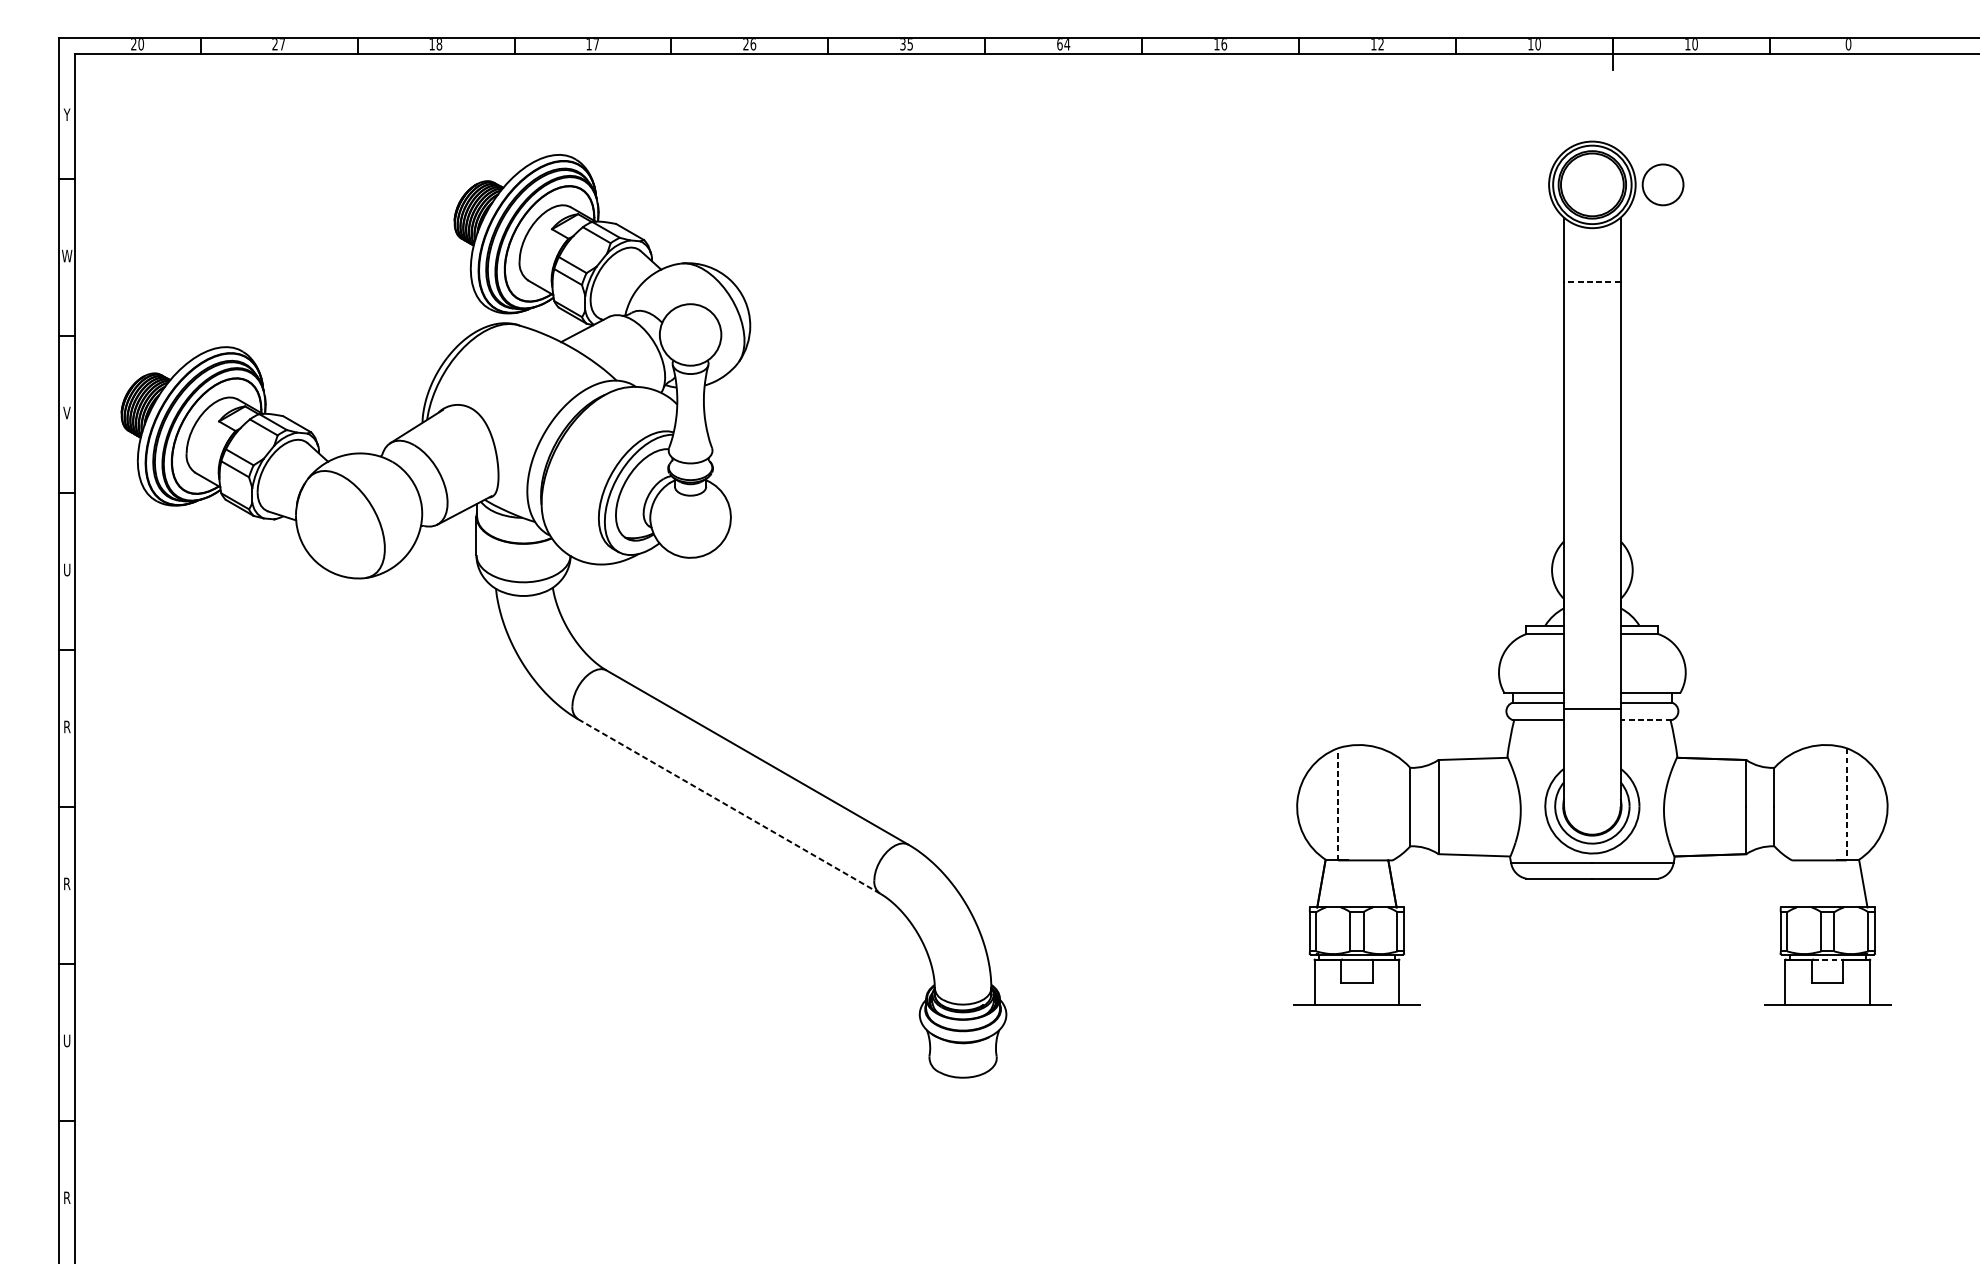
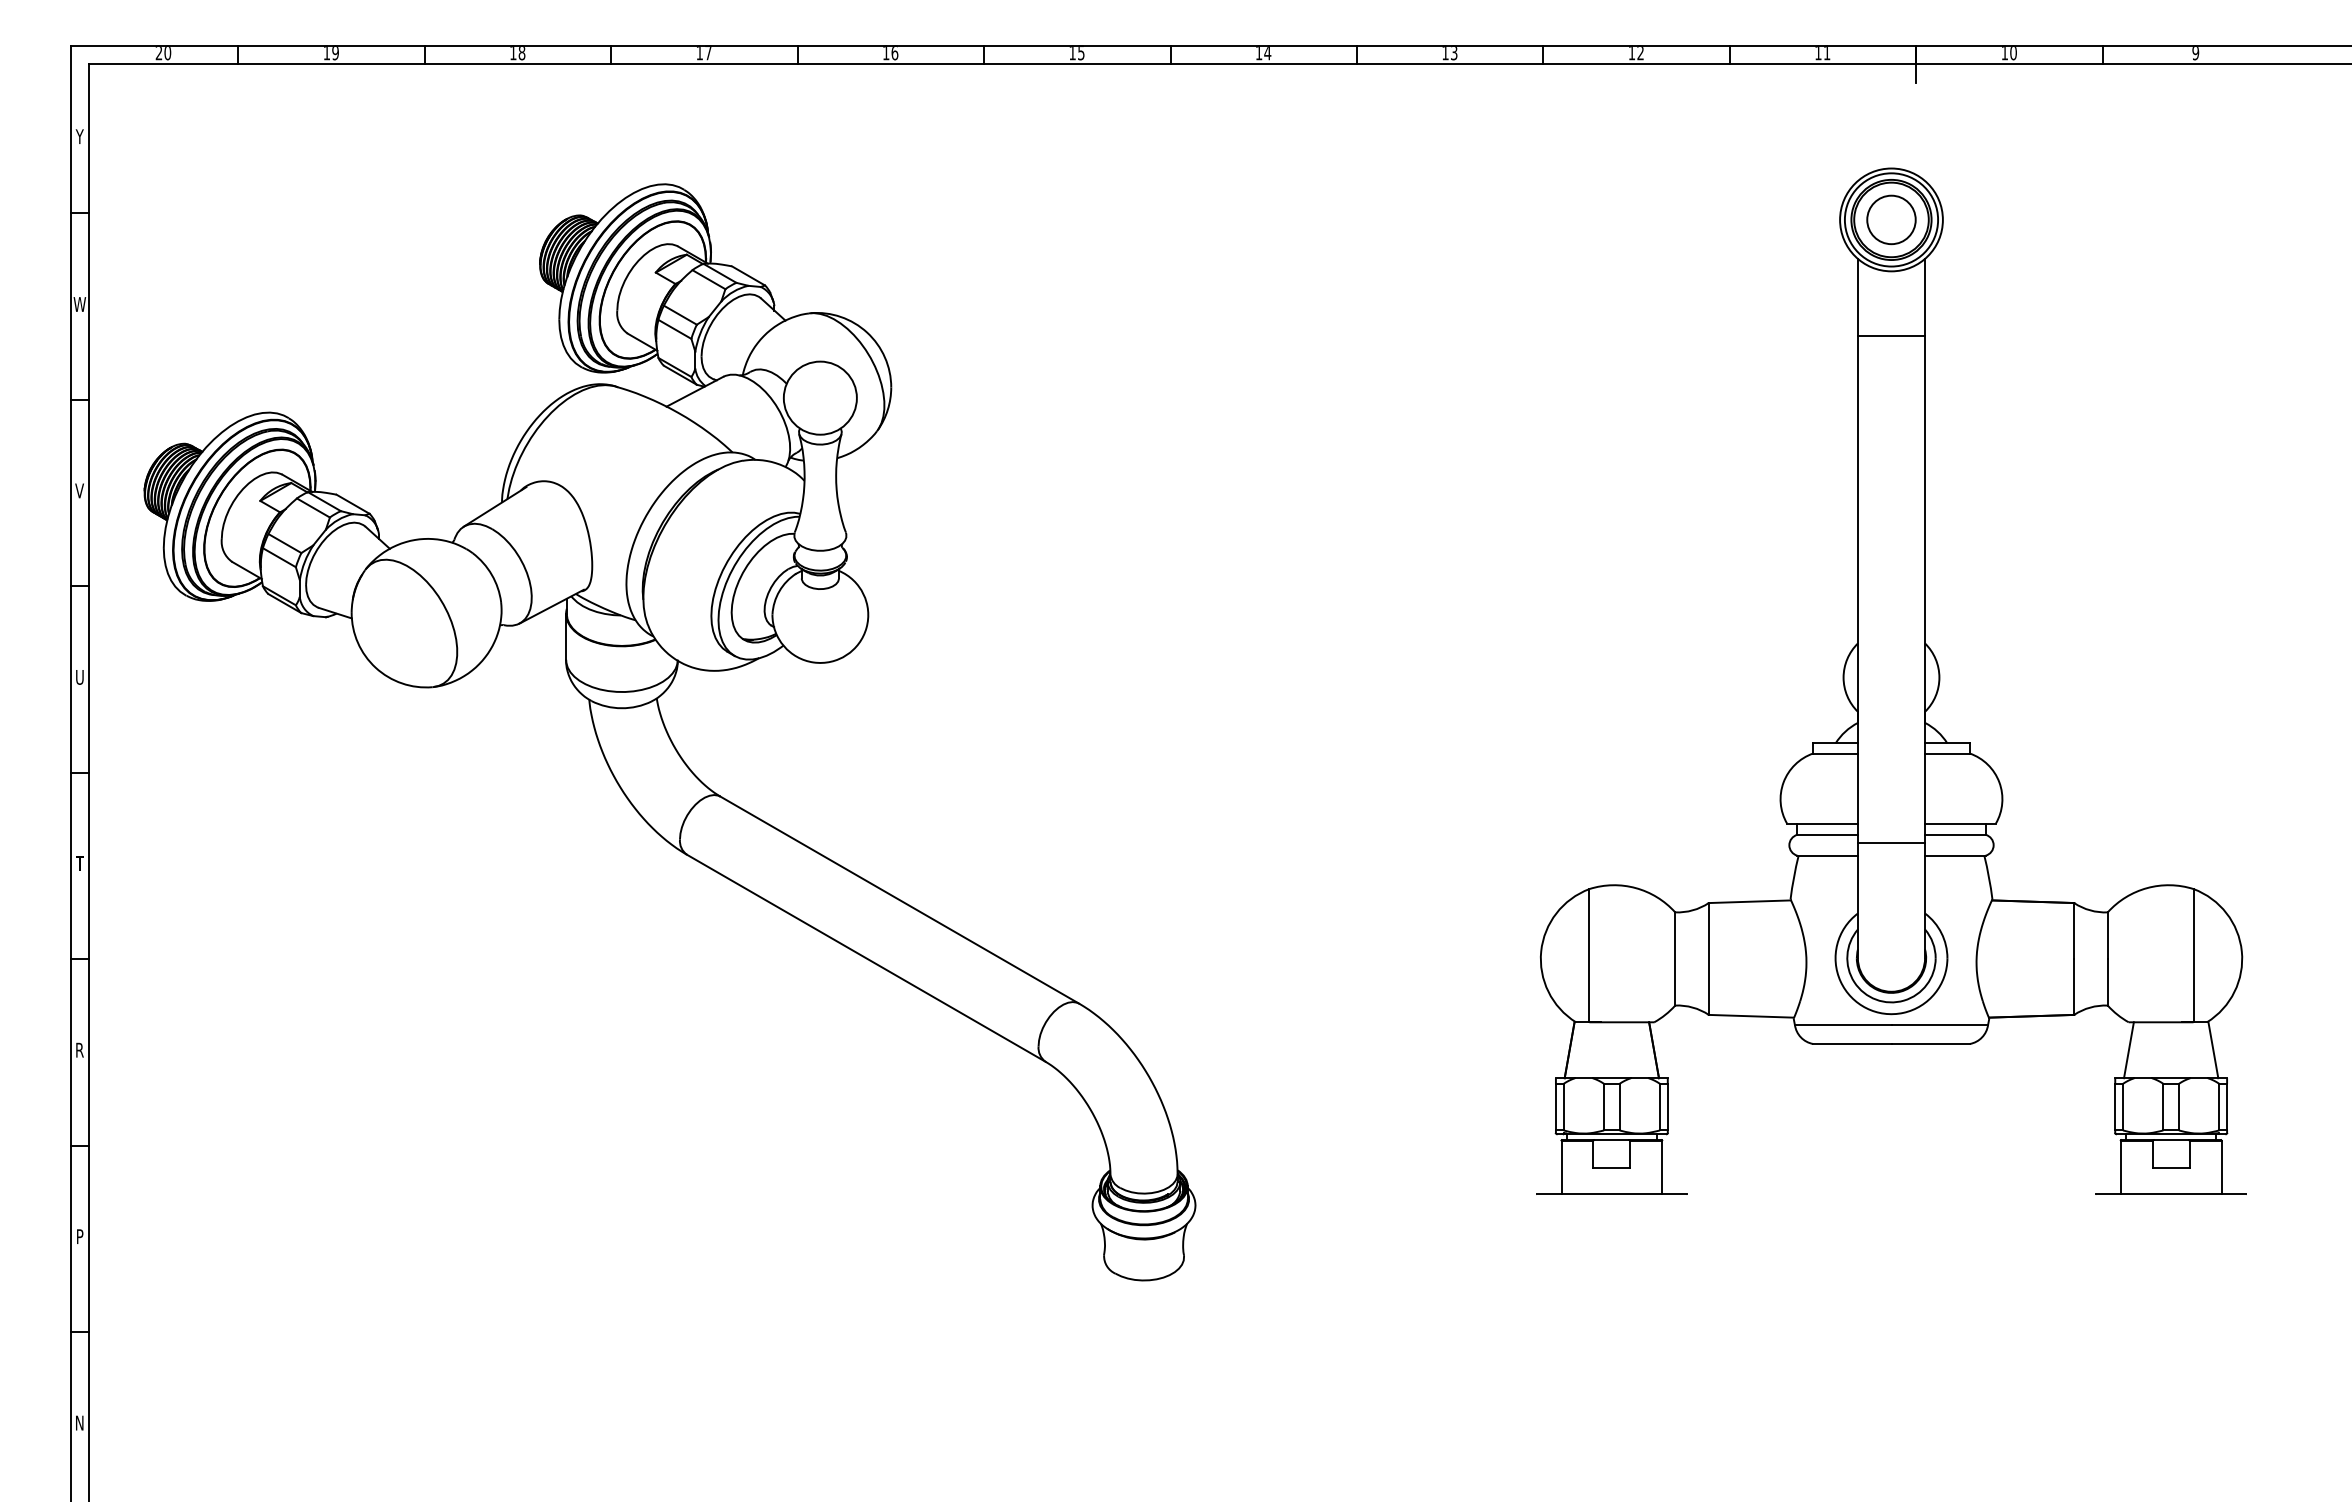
text: (278, 44) -> (330, 53), 27 -> 19
text: (745, 44) -> (885, 53), 26 -> 16
text: (902, 44) -> (1072, 53), 35 -> 15
text: (1059, 44) -> (1258, 53), 64 -> 14
text: (1223, 44) -> (1453, 53), 16 -> 13
text: (1537, 44) -> (1826, 53), 10 -> 11
text: (1848, 44) -> (2195, 53), 0 -> 9
circle: (1663, 184) -> (1891, 219), moved
line: (1592, 282) -> (1891, 335), dashed -> solid
line: (1645, 719) -> (1954, 855), dashed -> solid
text: (66, 726) -> (79, 863), R -> T
line: (1338, 804) -> (1589, 955), dashed -> solid
line: (1846, 804) -> (2193, 955), dashed -> solid
line: (729, 806) -> (866, 958), dashed -> solid
line: (1791, 884) -> (2128, 1050), added
line: (1828, 959) -> (2171, 1140), dashed -> solid
text: (66, 1040) -> (79, 1236), U -> P
text: (66, 1197) -> (79, 1422), R -> N

